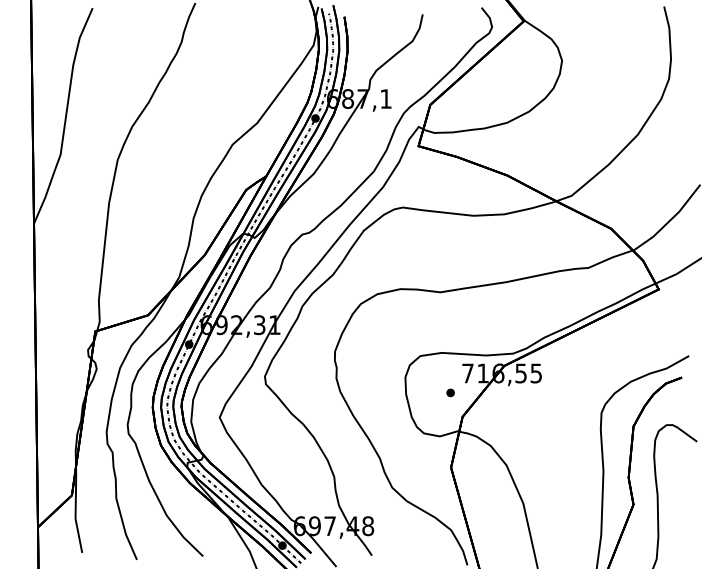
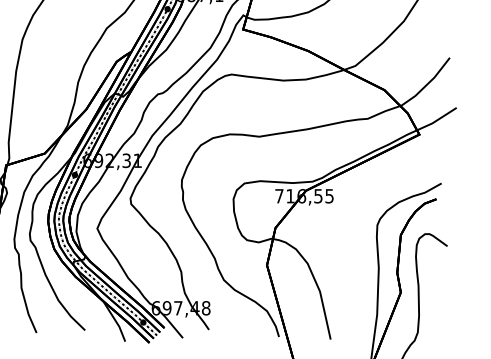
part: (450, 392) -> (266, 210), removed

